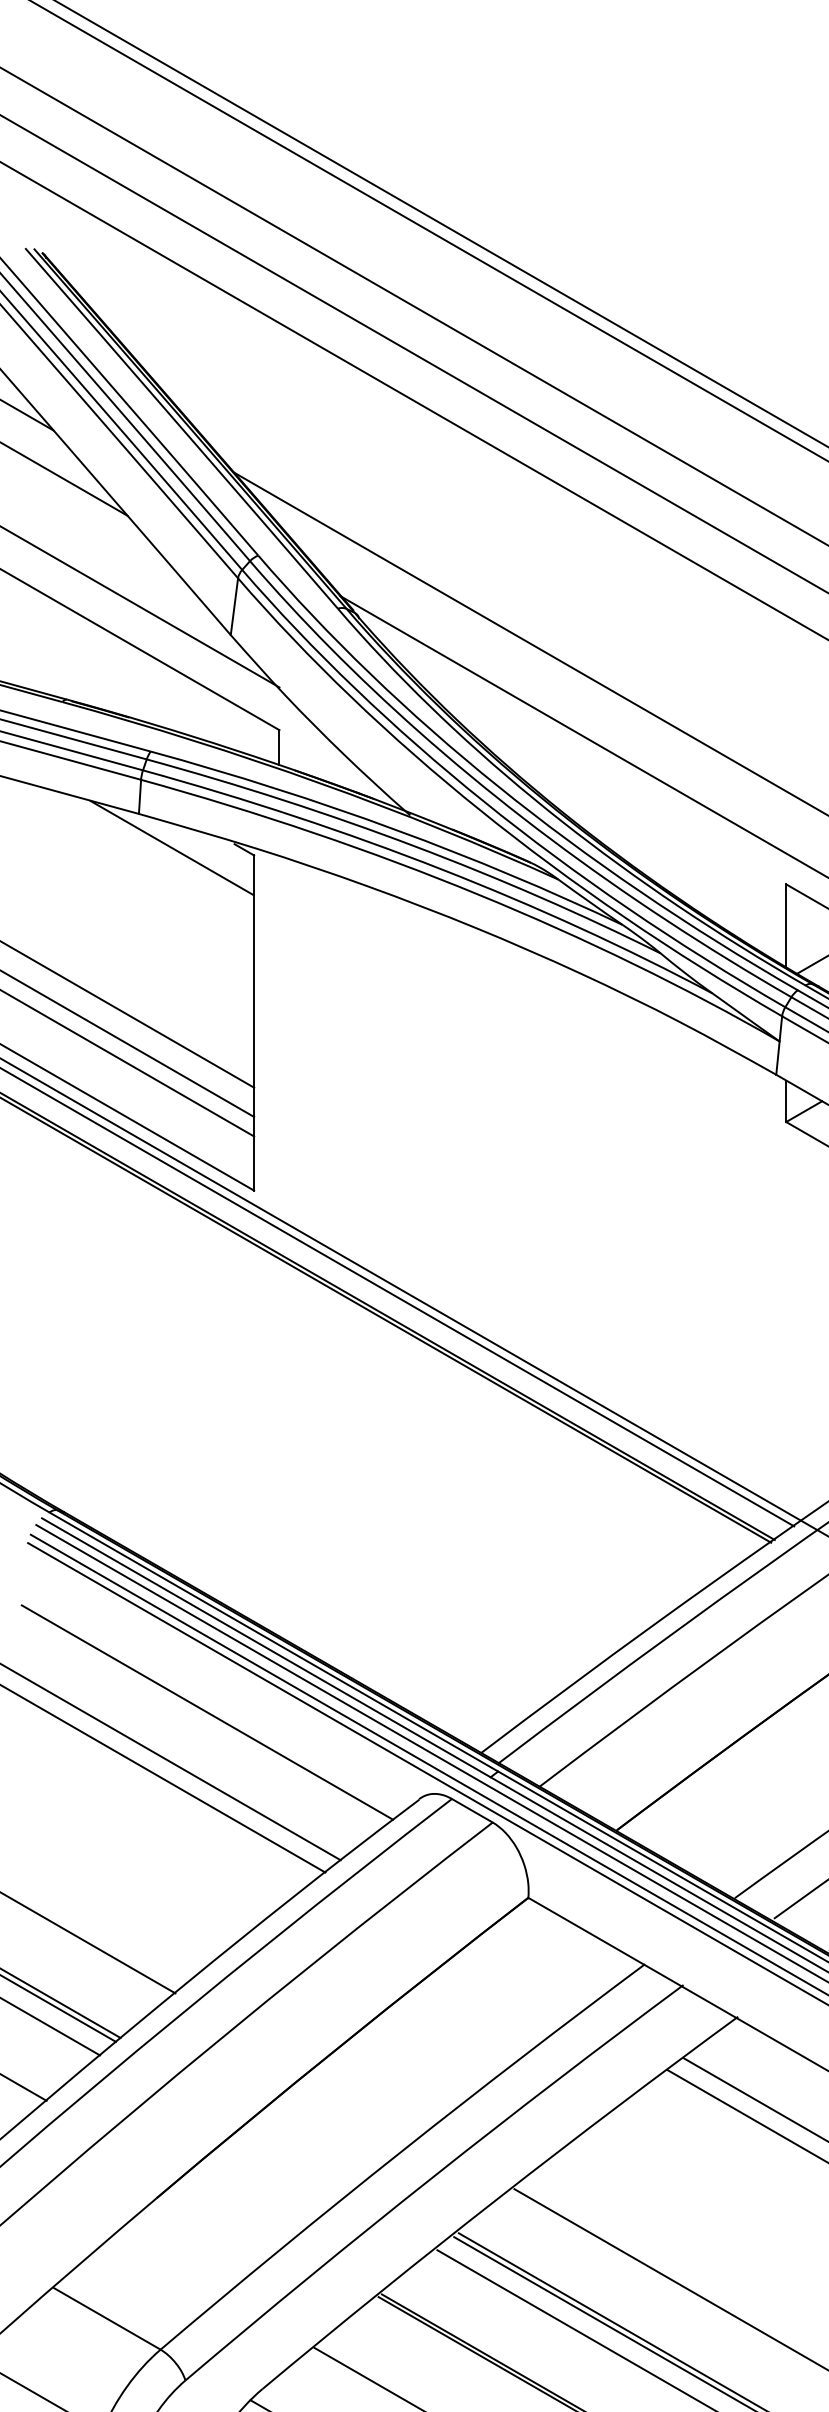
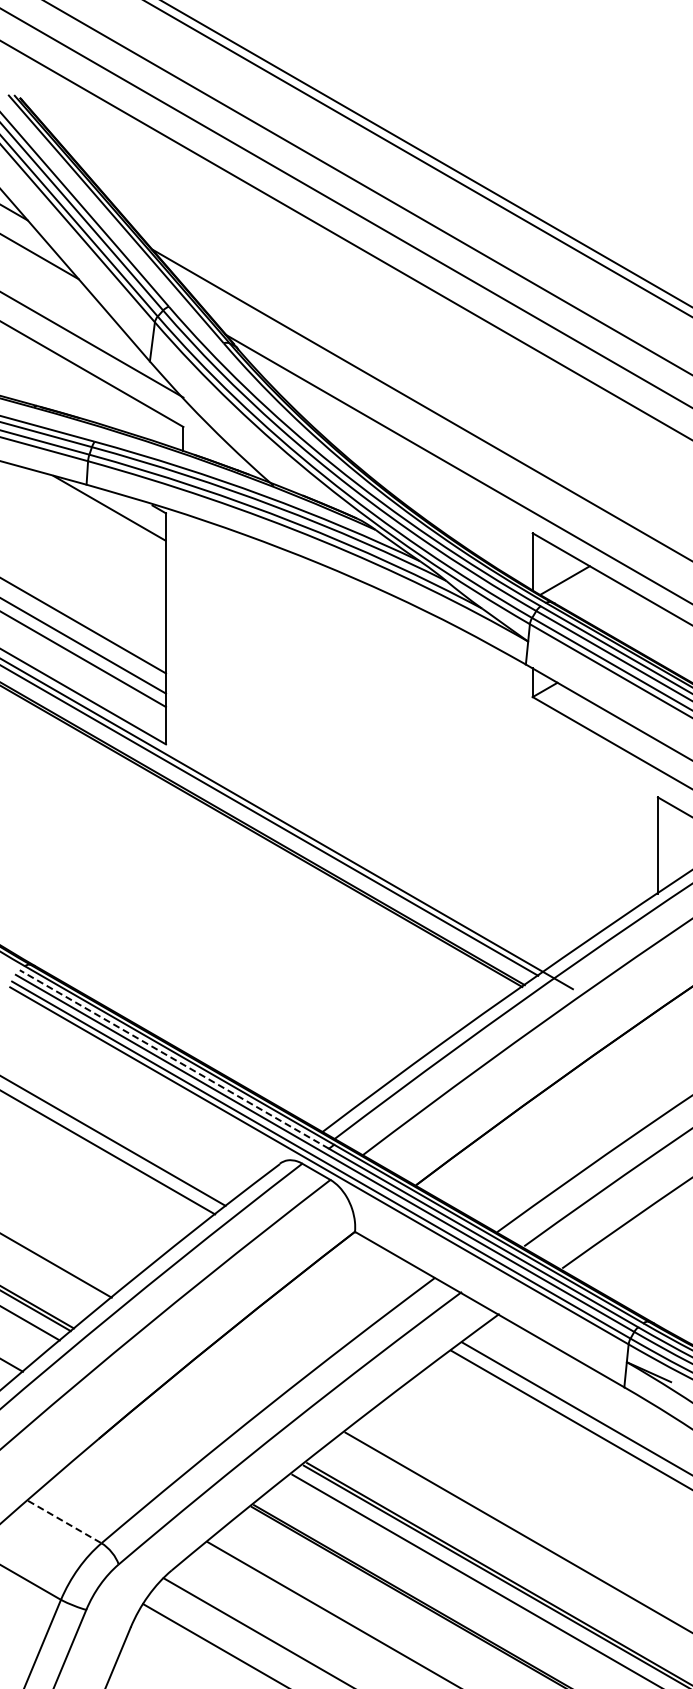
line: (266, 1647) -> (174, 1059), solid -> dashed
line: (206, 1713) -> (133, 1104), removed
line: (108, 2319) -> (65, 1522), solid -> dashed

